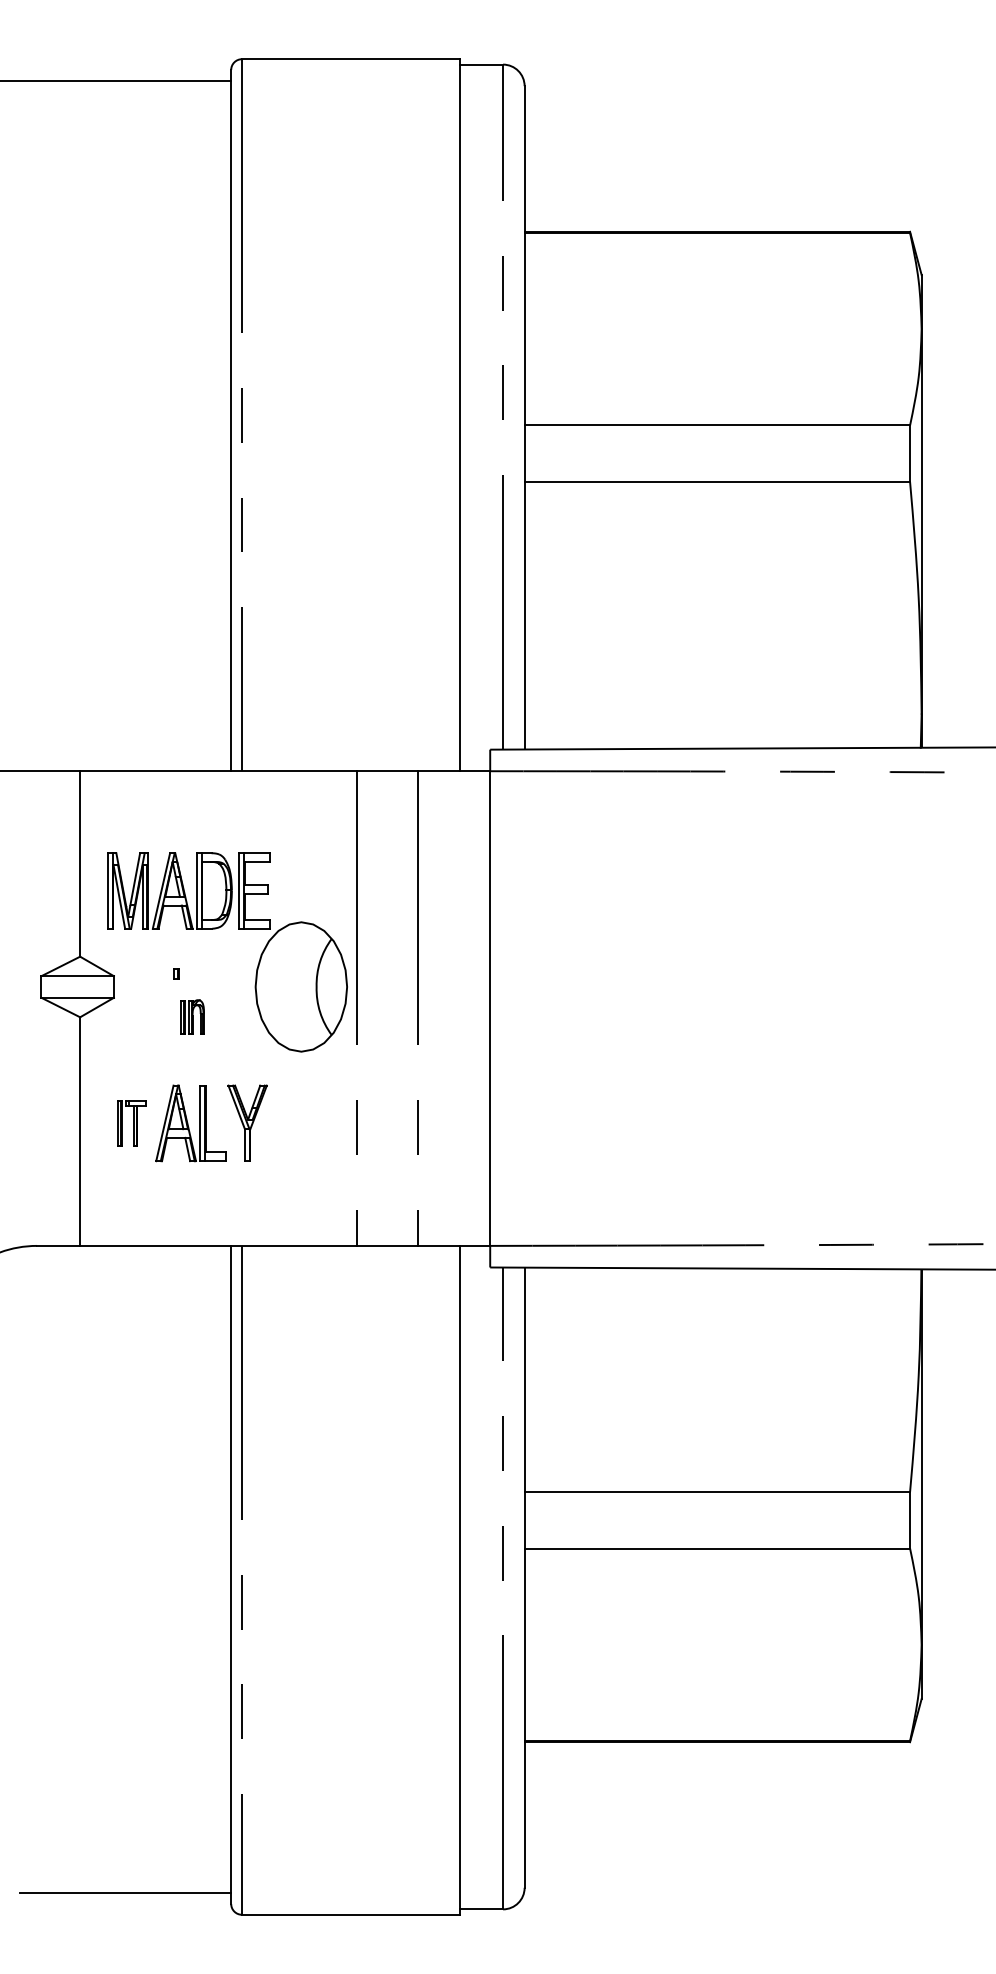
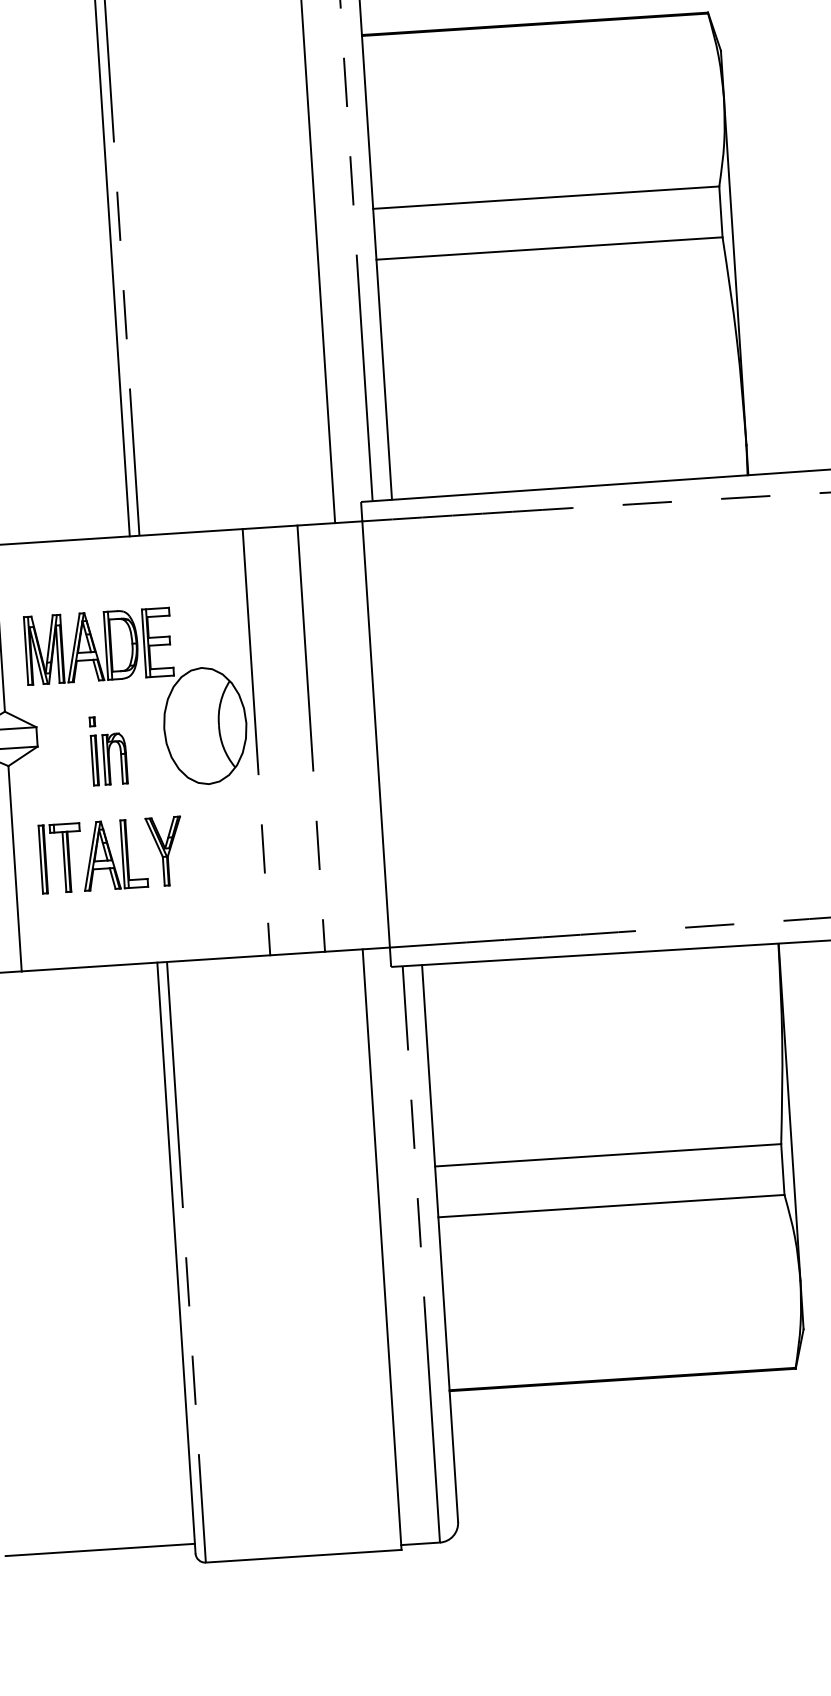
part: (192, 1016) -> (109, 758), size x1.67
part: (131, 1123) -> (60, 858), size x1.67

